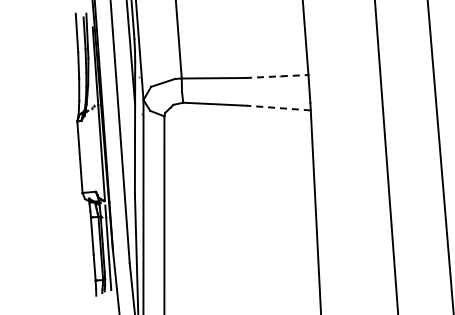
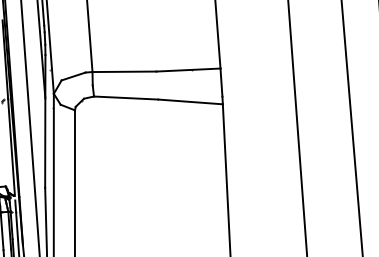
line: (276, 76) -> (188, 70), dashed -> solid
line: (278, 108) -> (190, 102), dashed -> solid

